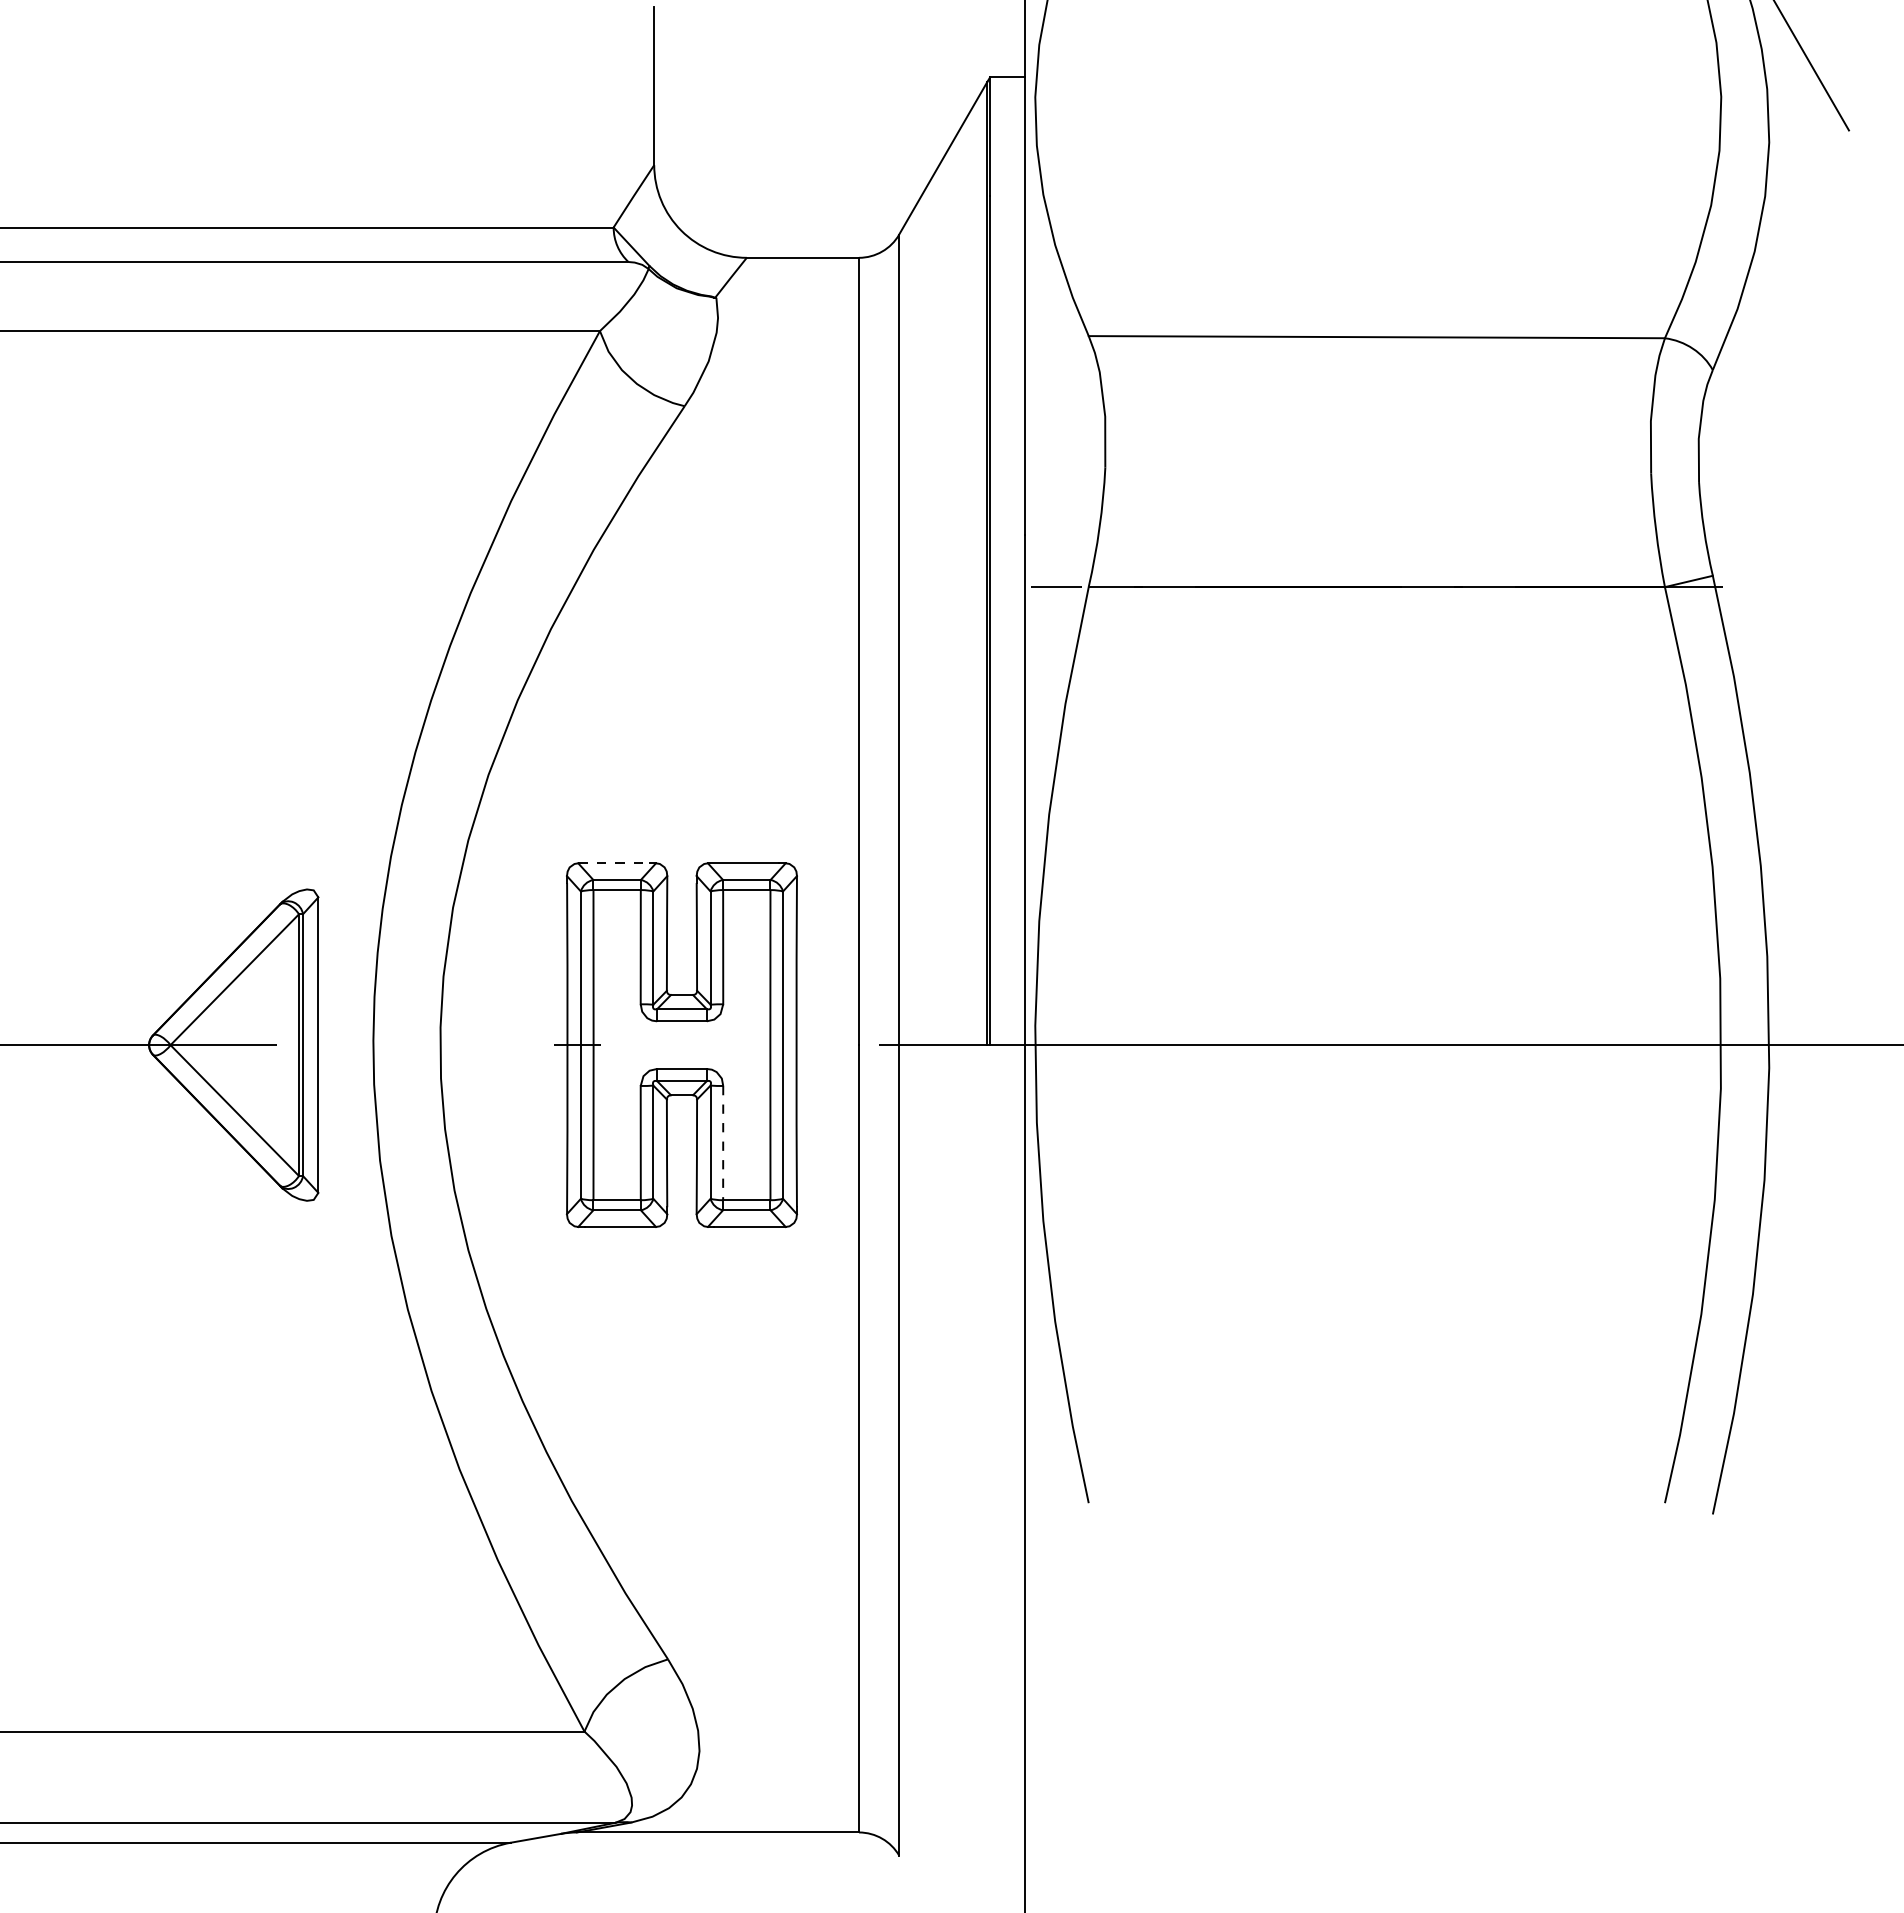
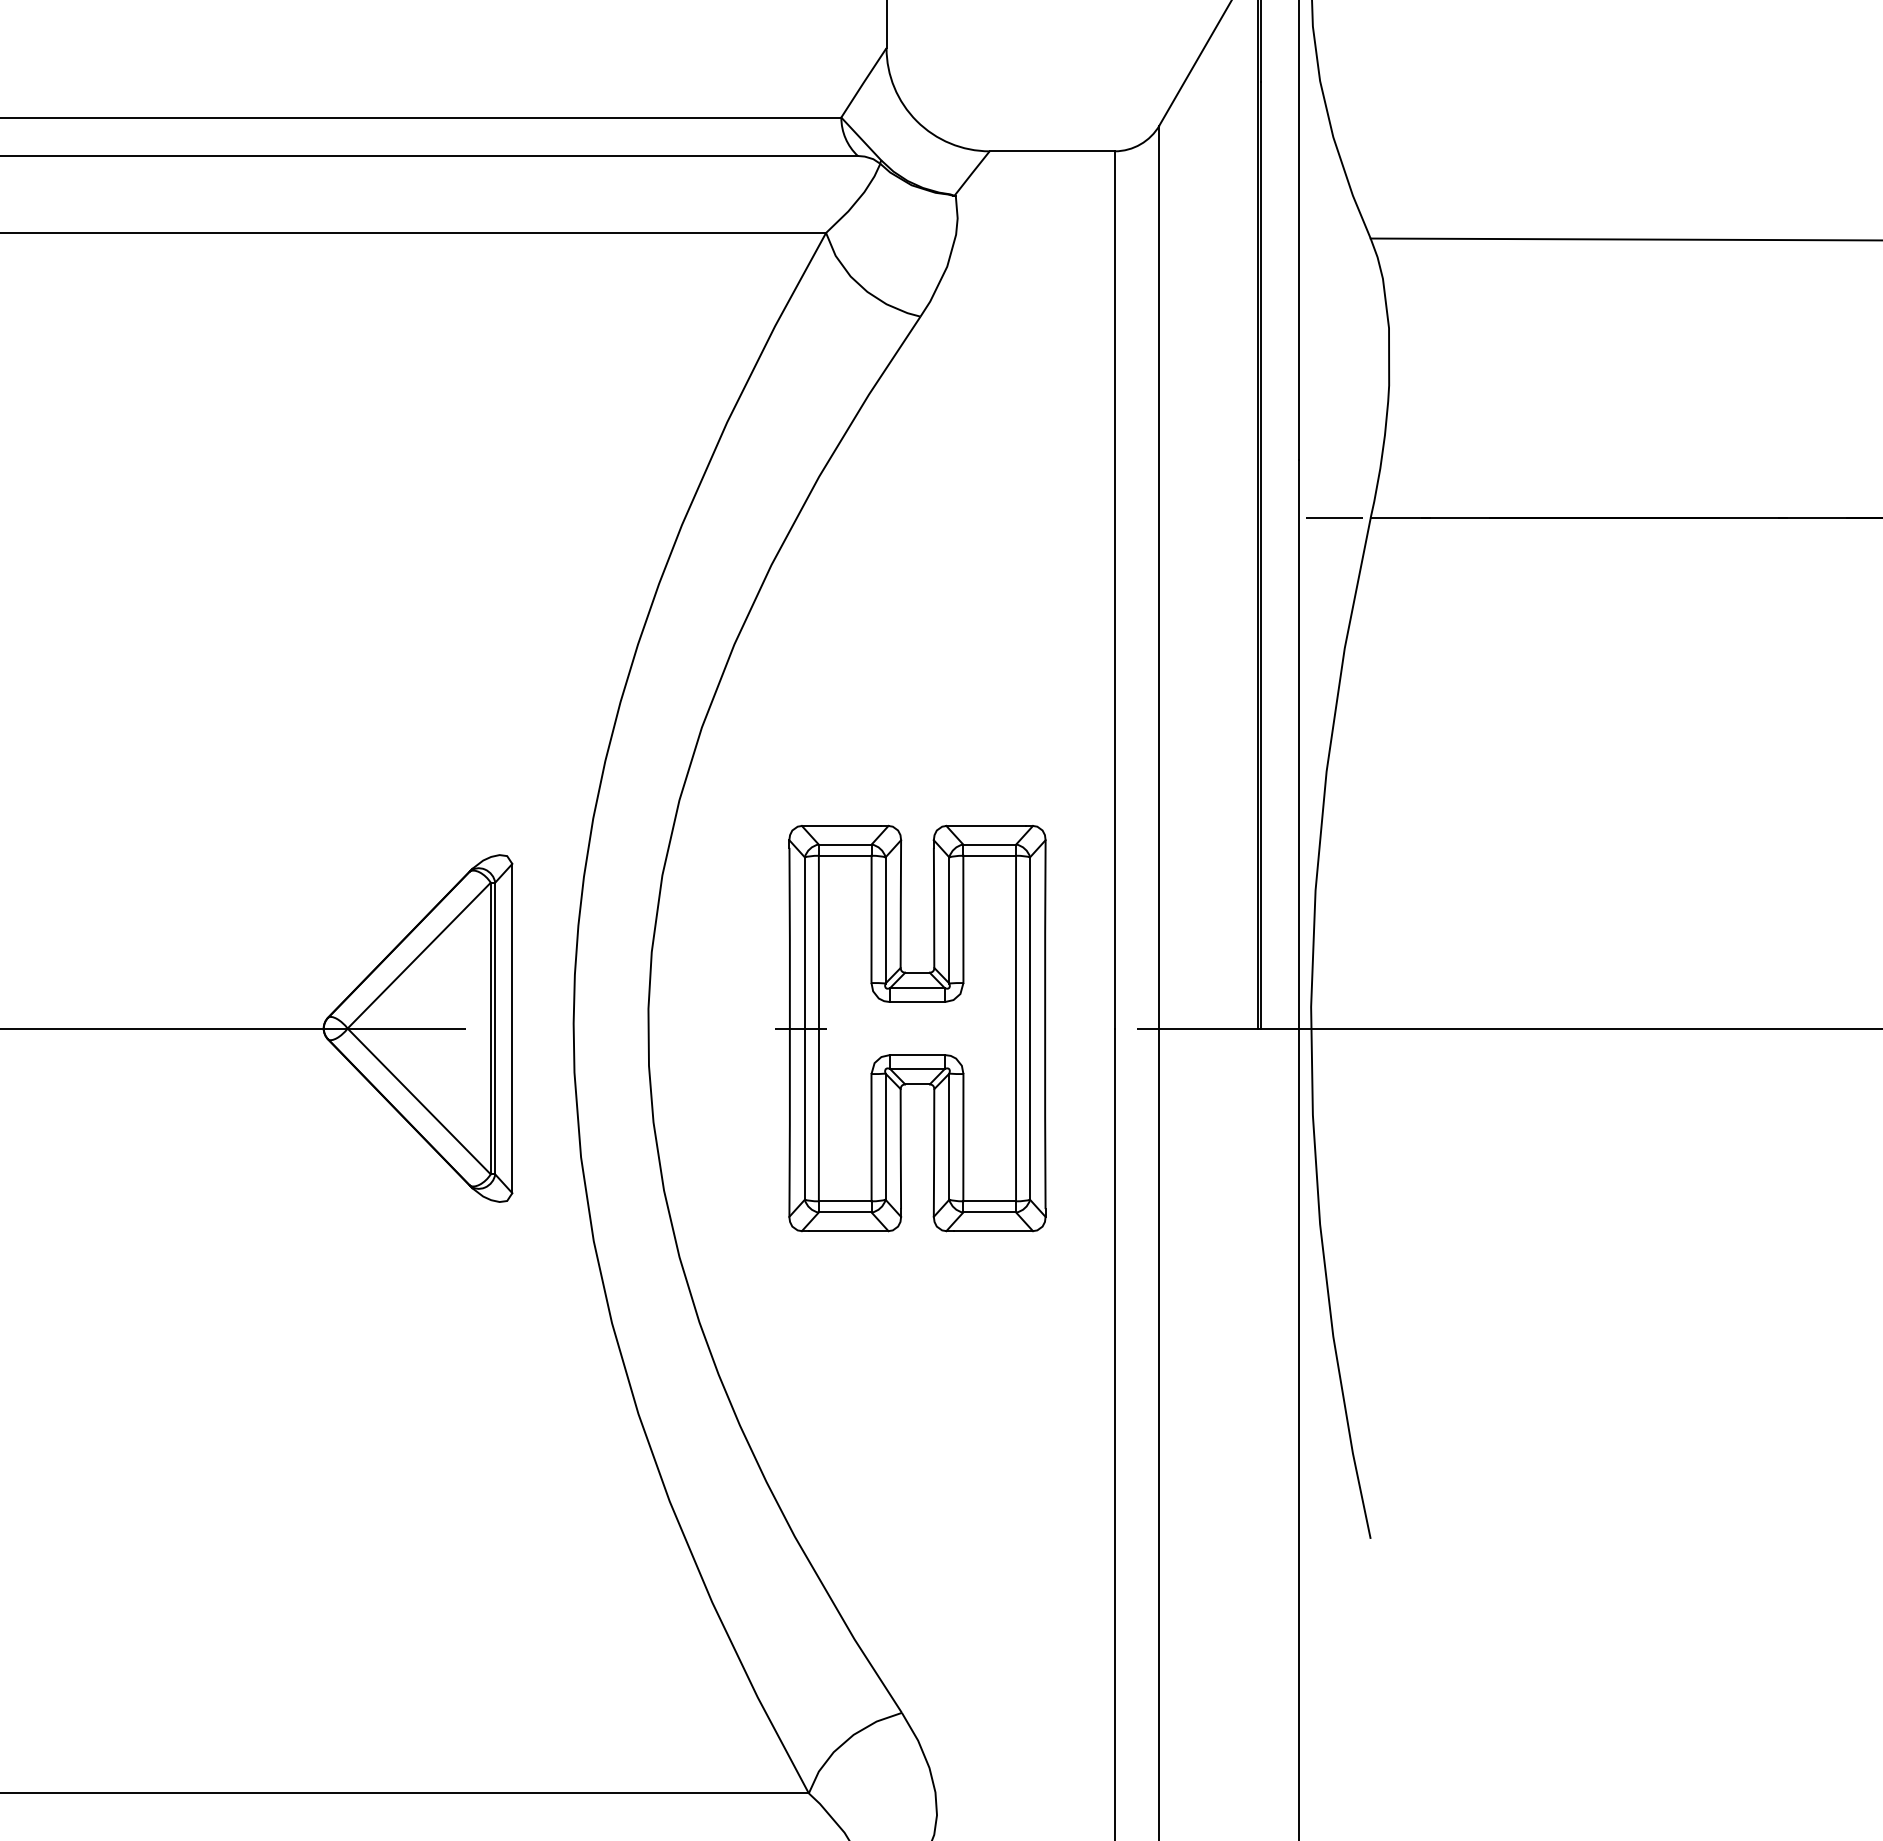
line: (613, 863) -> (841, 826), dashed -> solid
line: (723, 1143) -> (963, 1138), dashed -> solid

